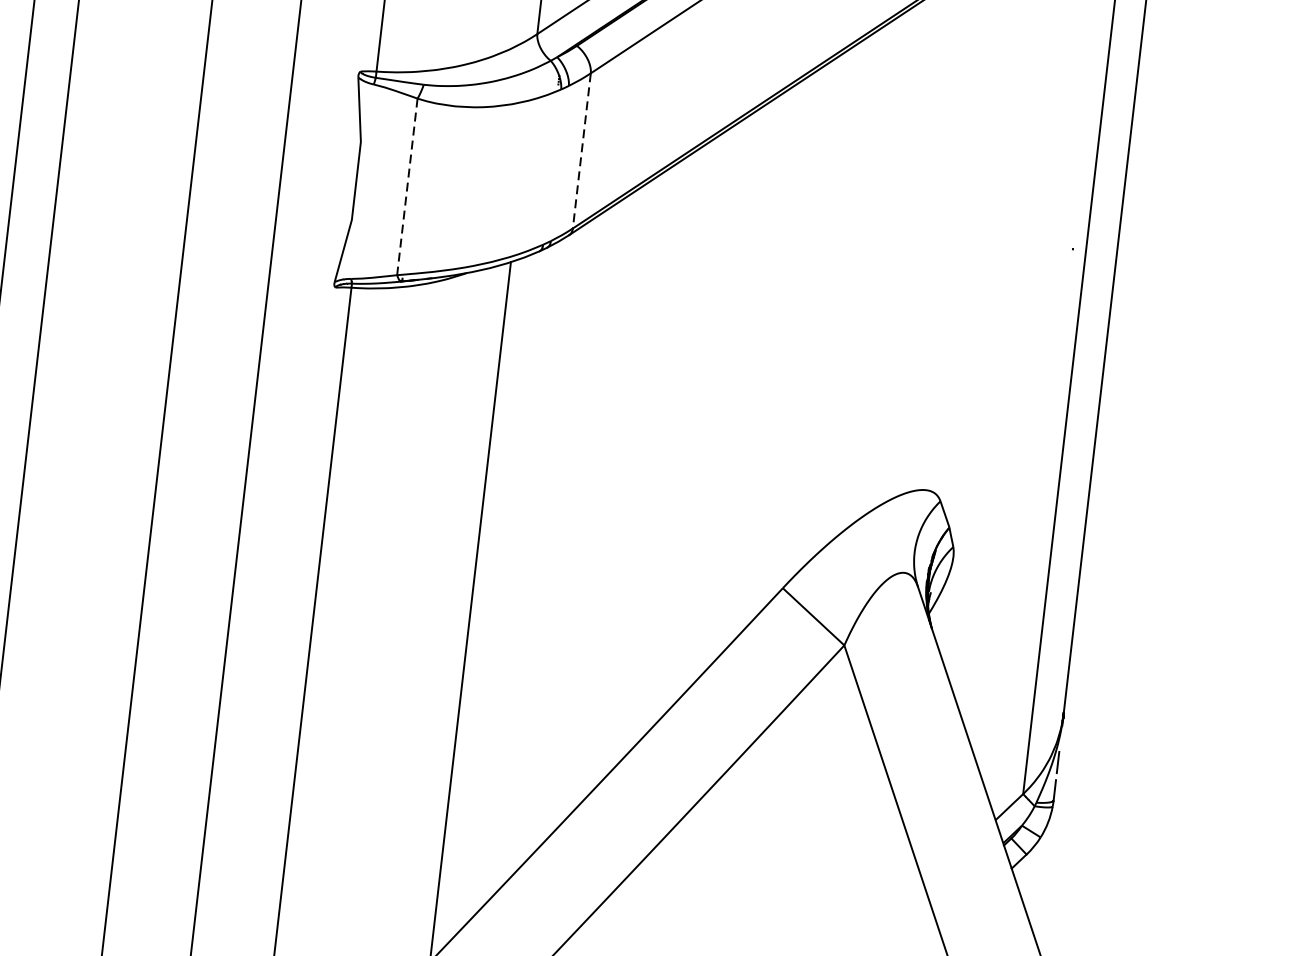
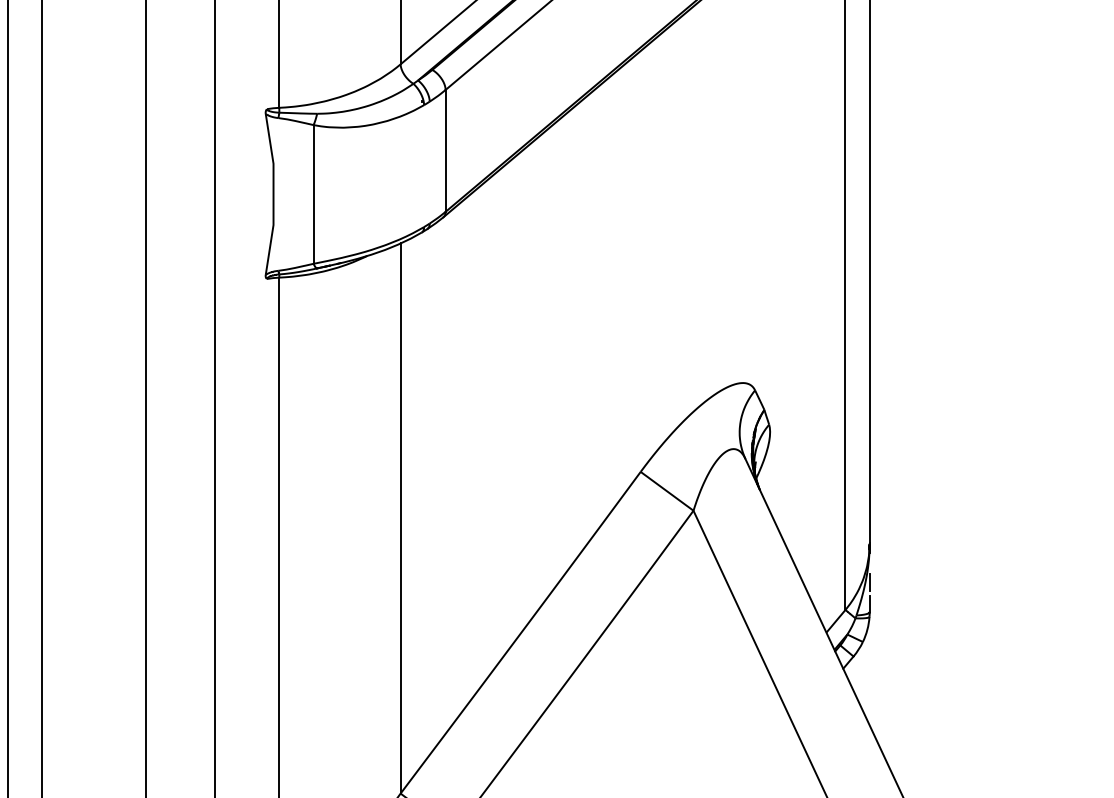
line: (581, 150) -> (445, 150), dashed -> solid
line: (407, 186) -> (313, 194), dashed -> solid

